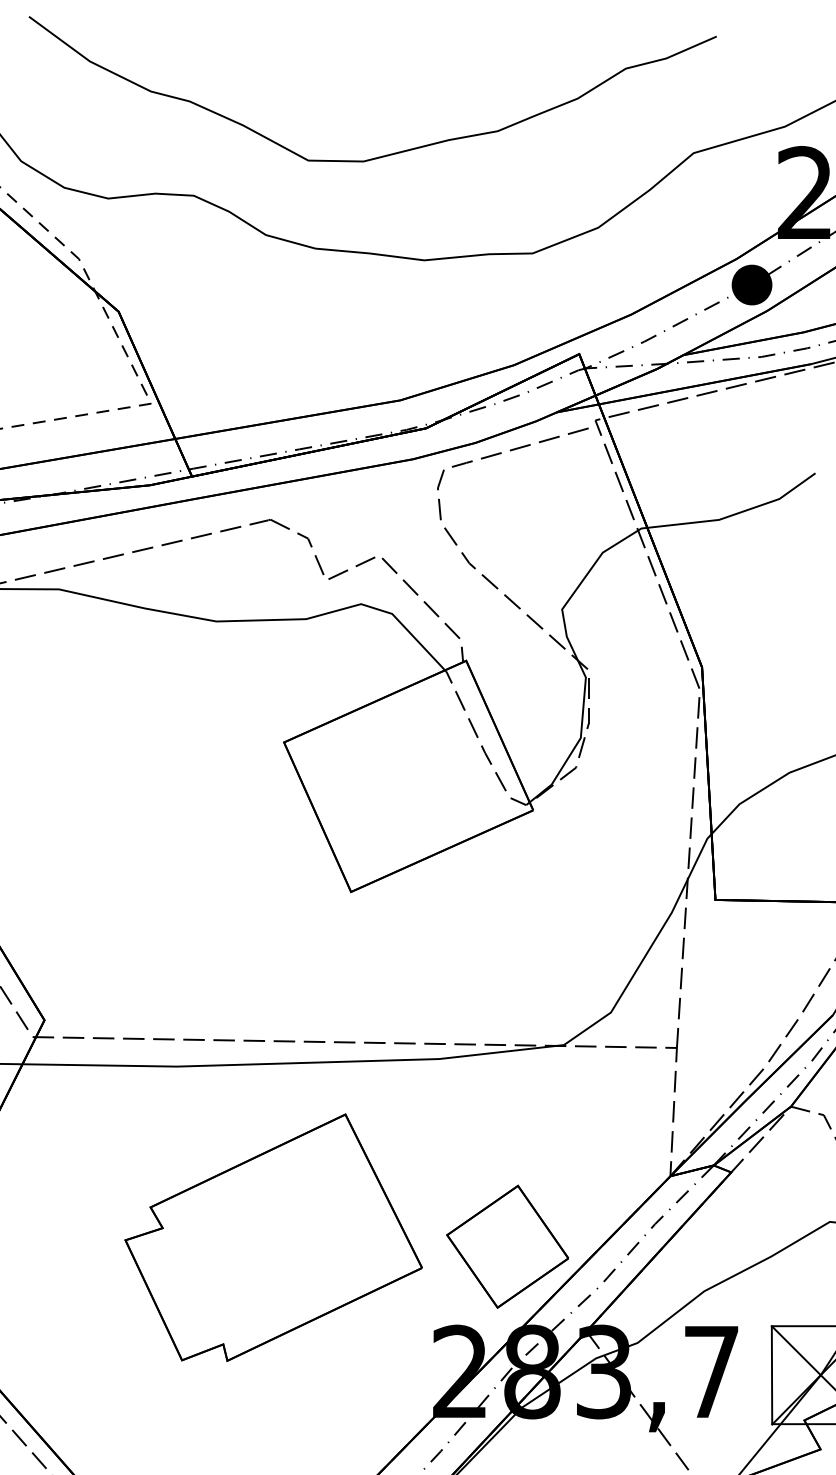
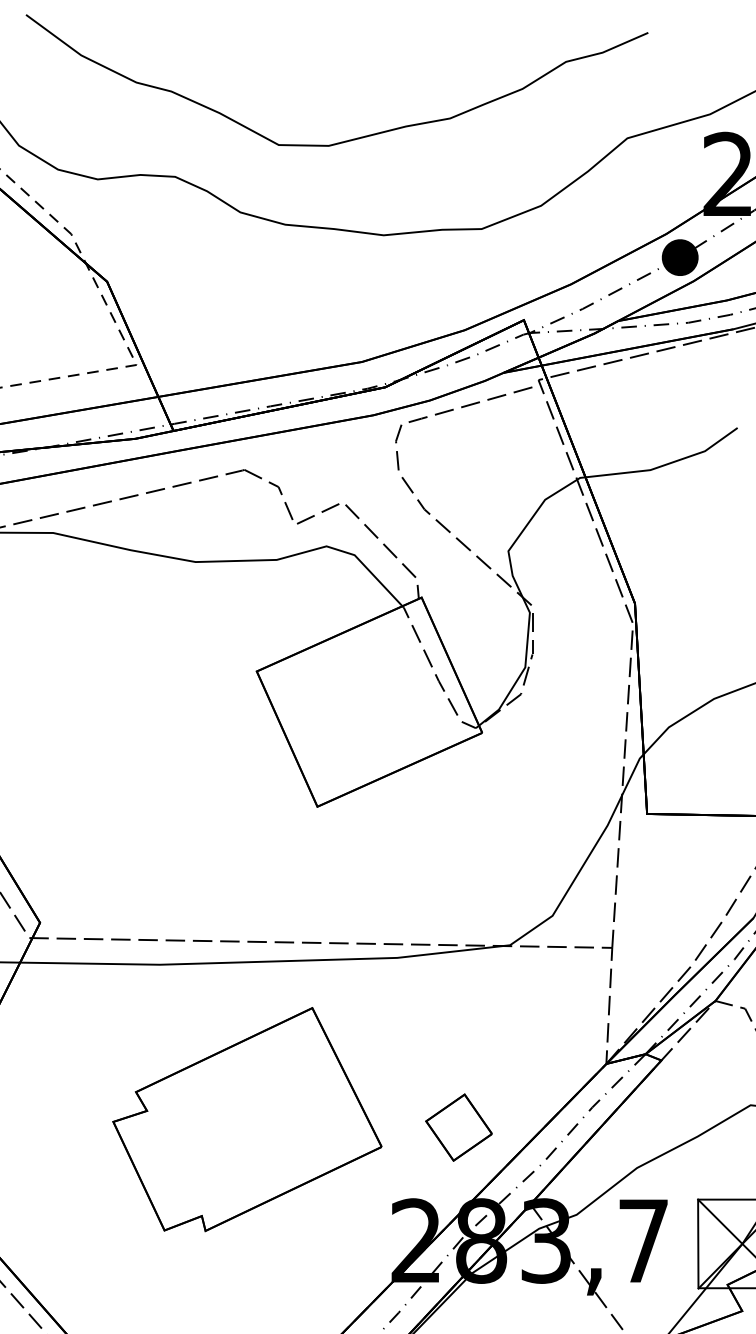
part: (506, 1246) -> (458, 1127), size x0.6

